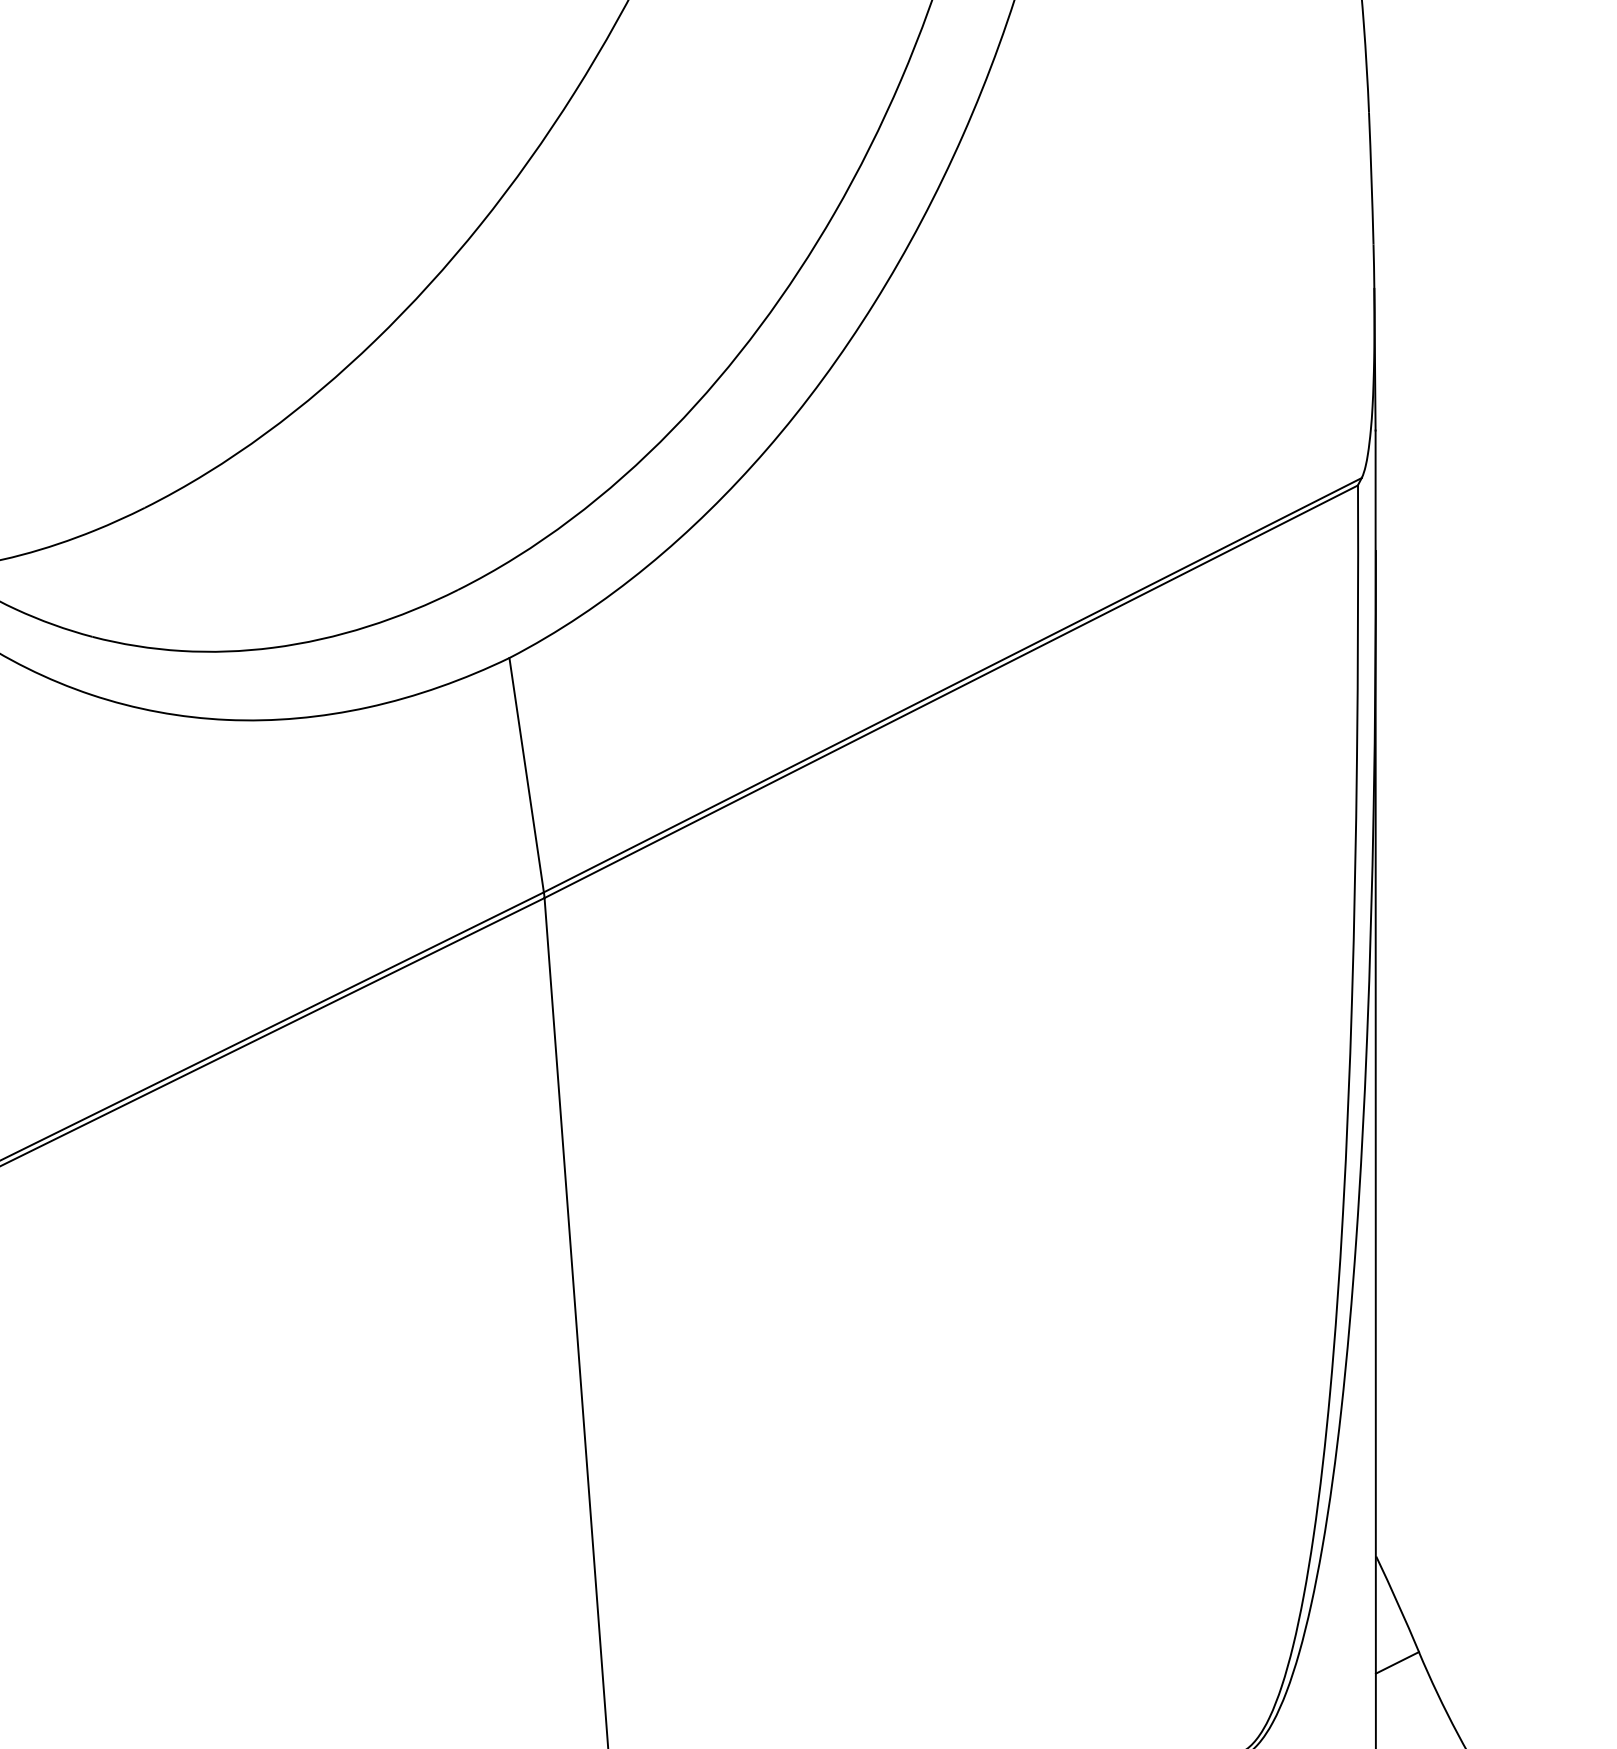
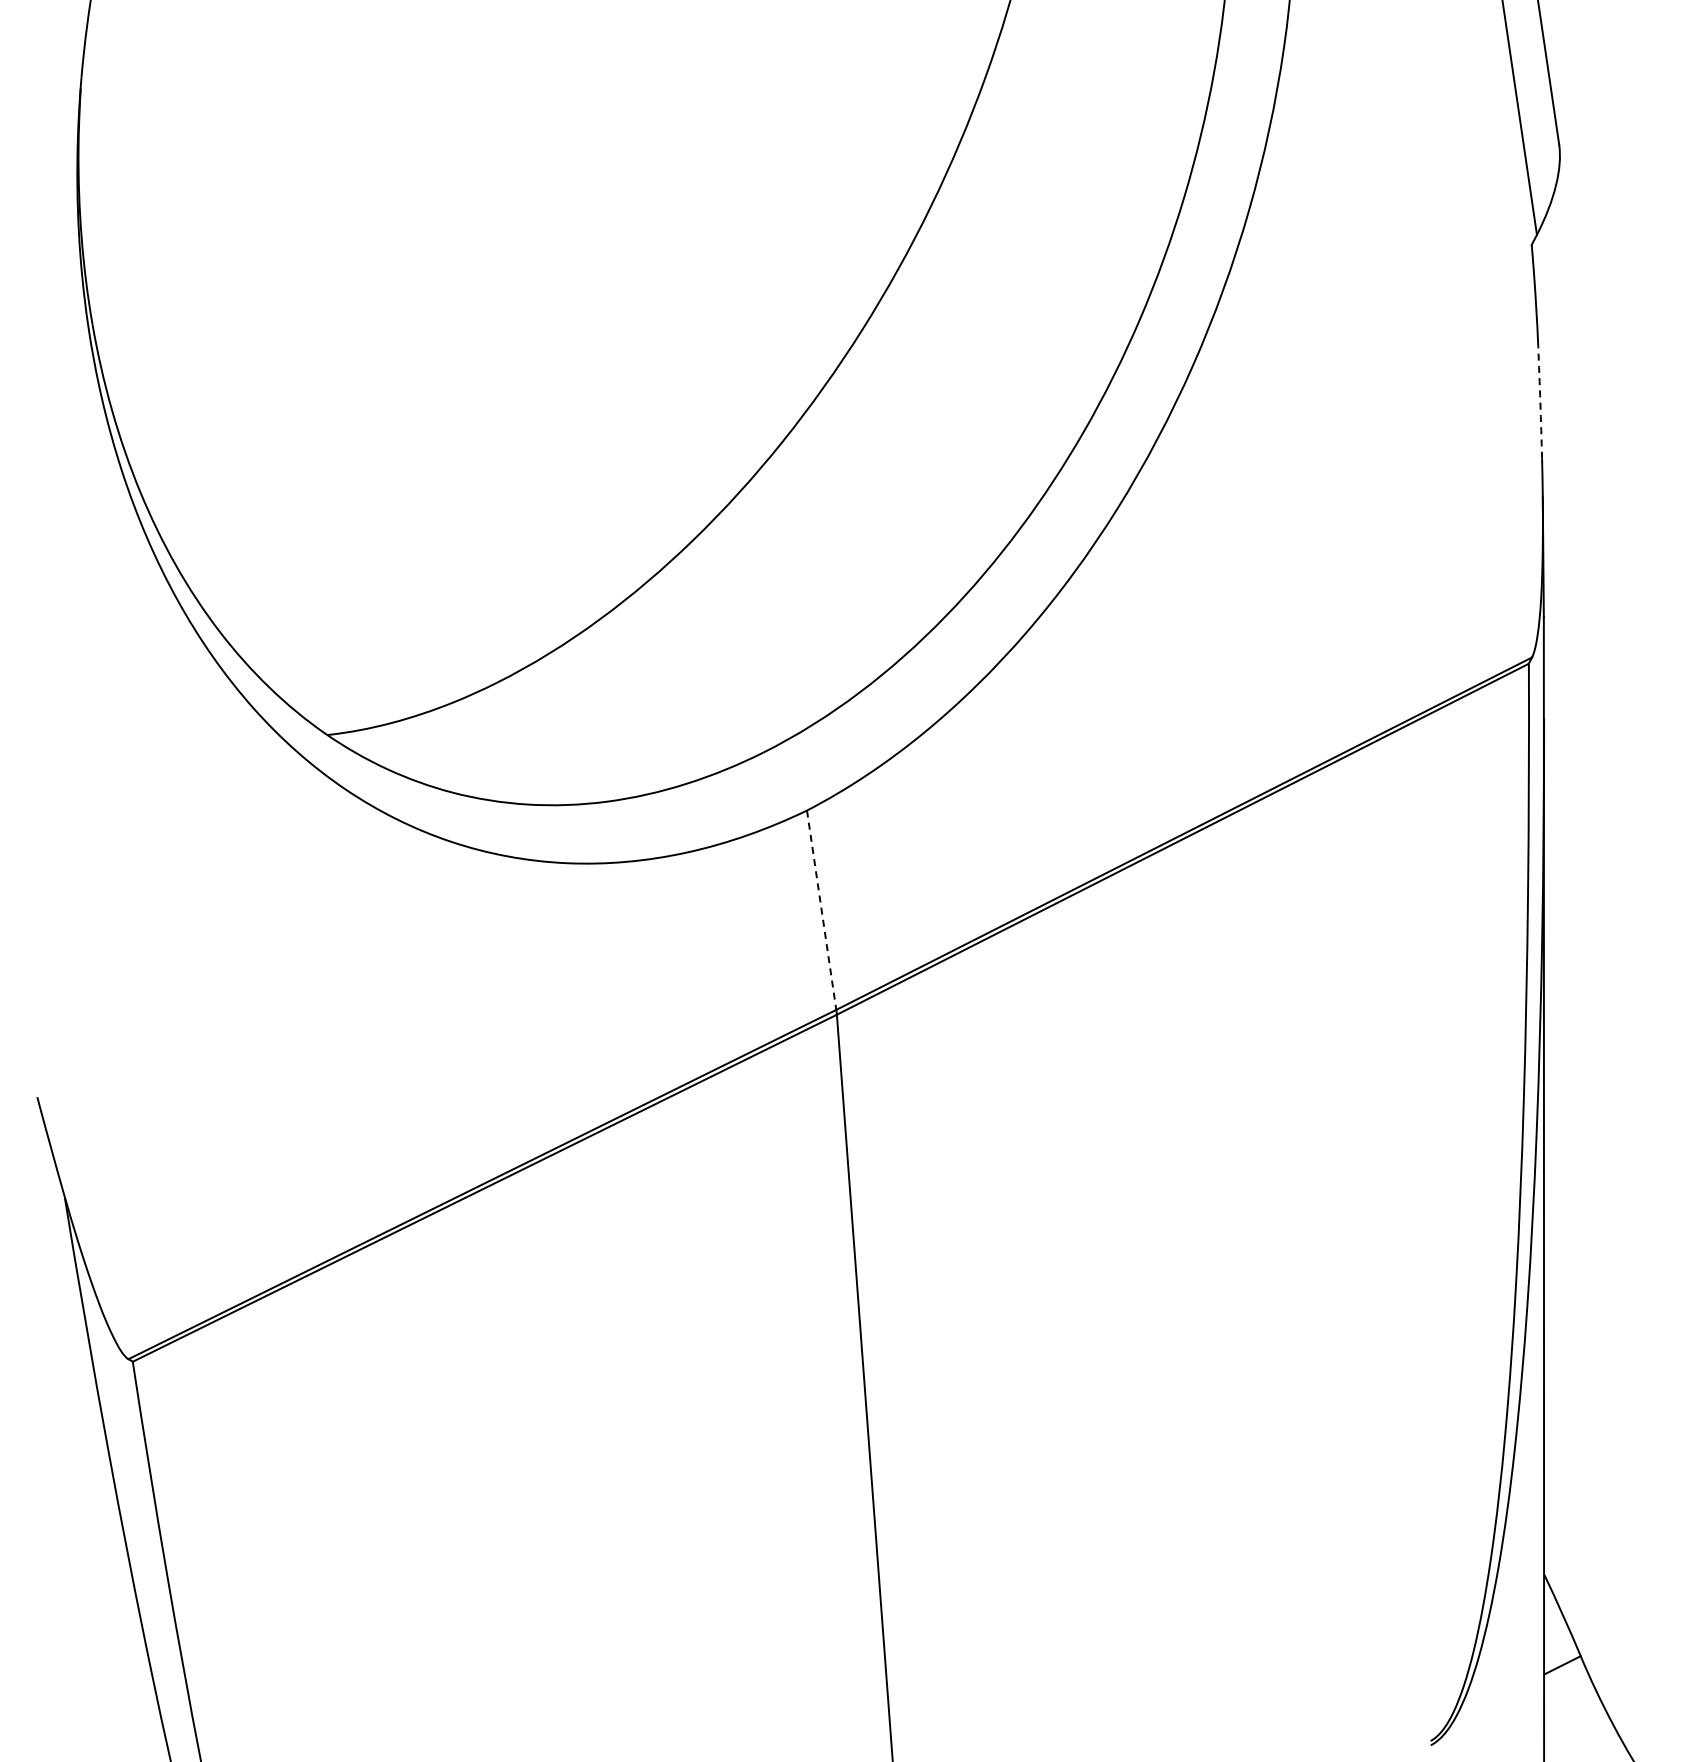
arc: (1371, 178) -> (1540, 402), solid -> dashed
line: (526, 775) -> (821, 910), solid -> dashed

